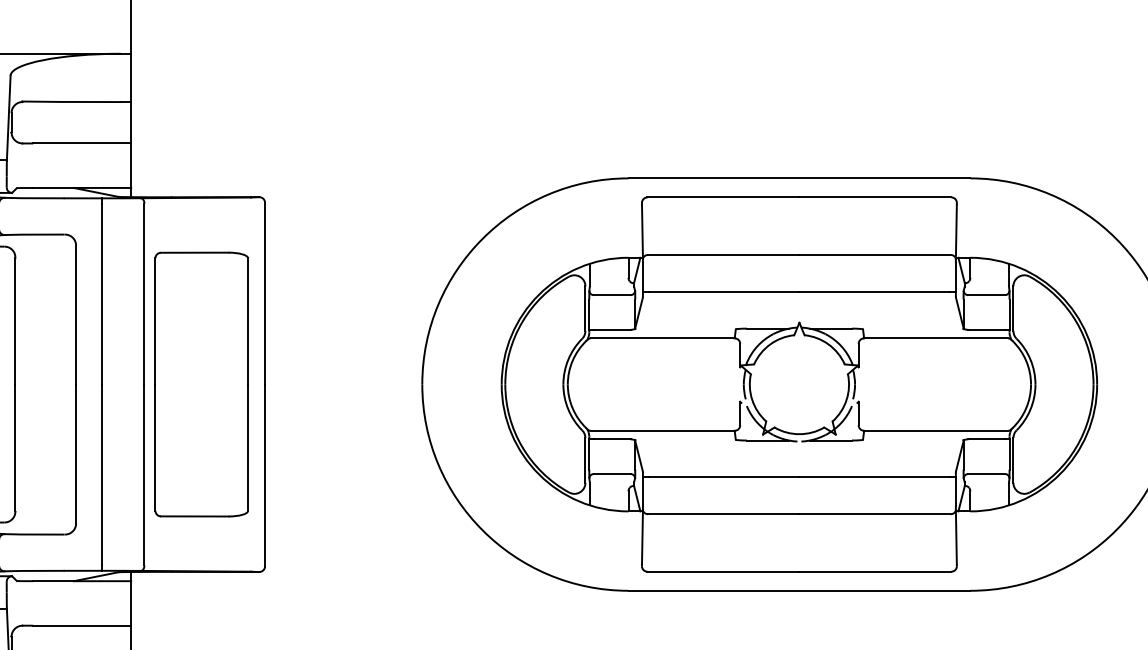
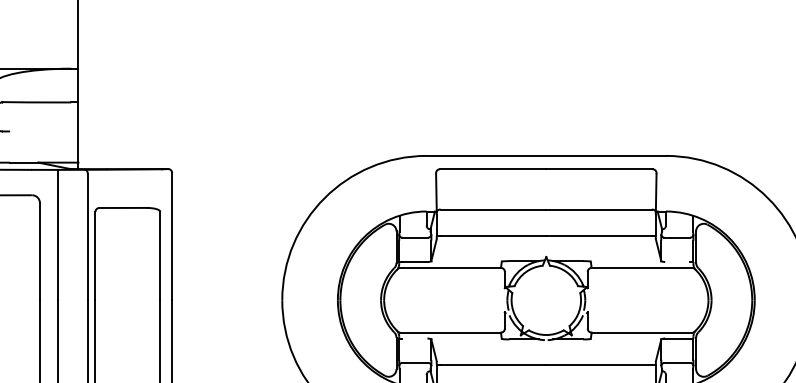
line: (82, 143) -> (44, 131), removed
line: (986, 329) -> (677, 261), removed
line: (611, 439) -> (414, 338), removed

